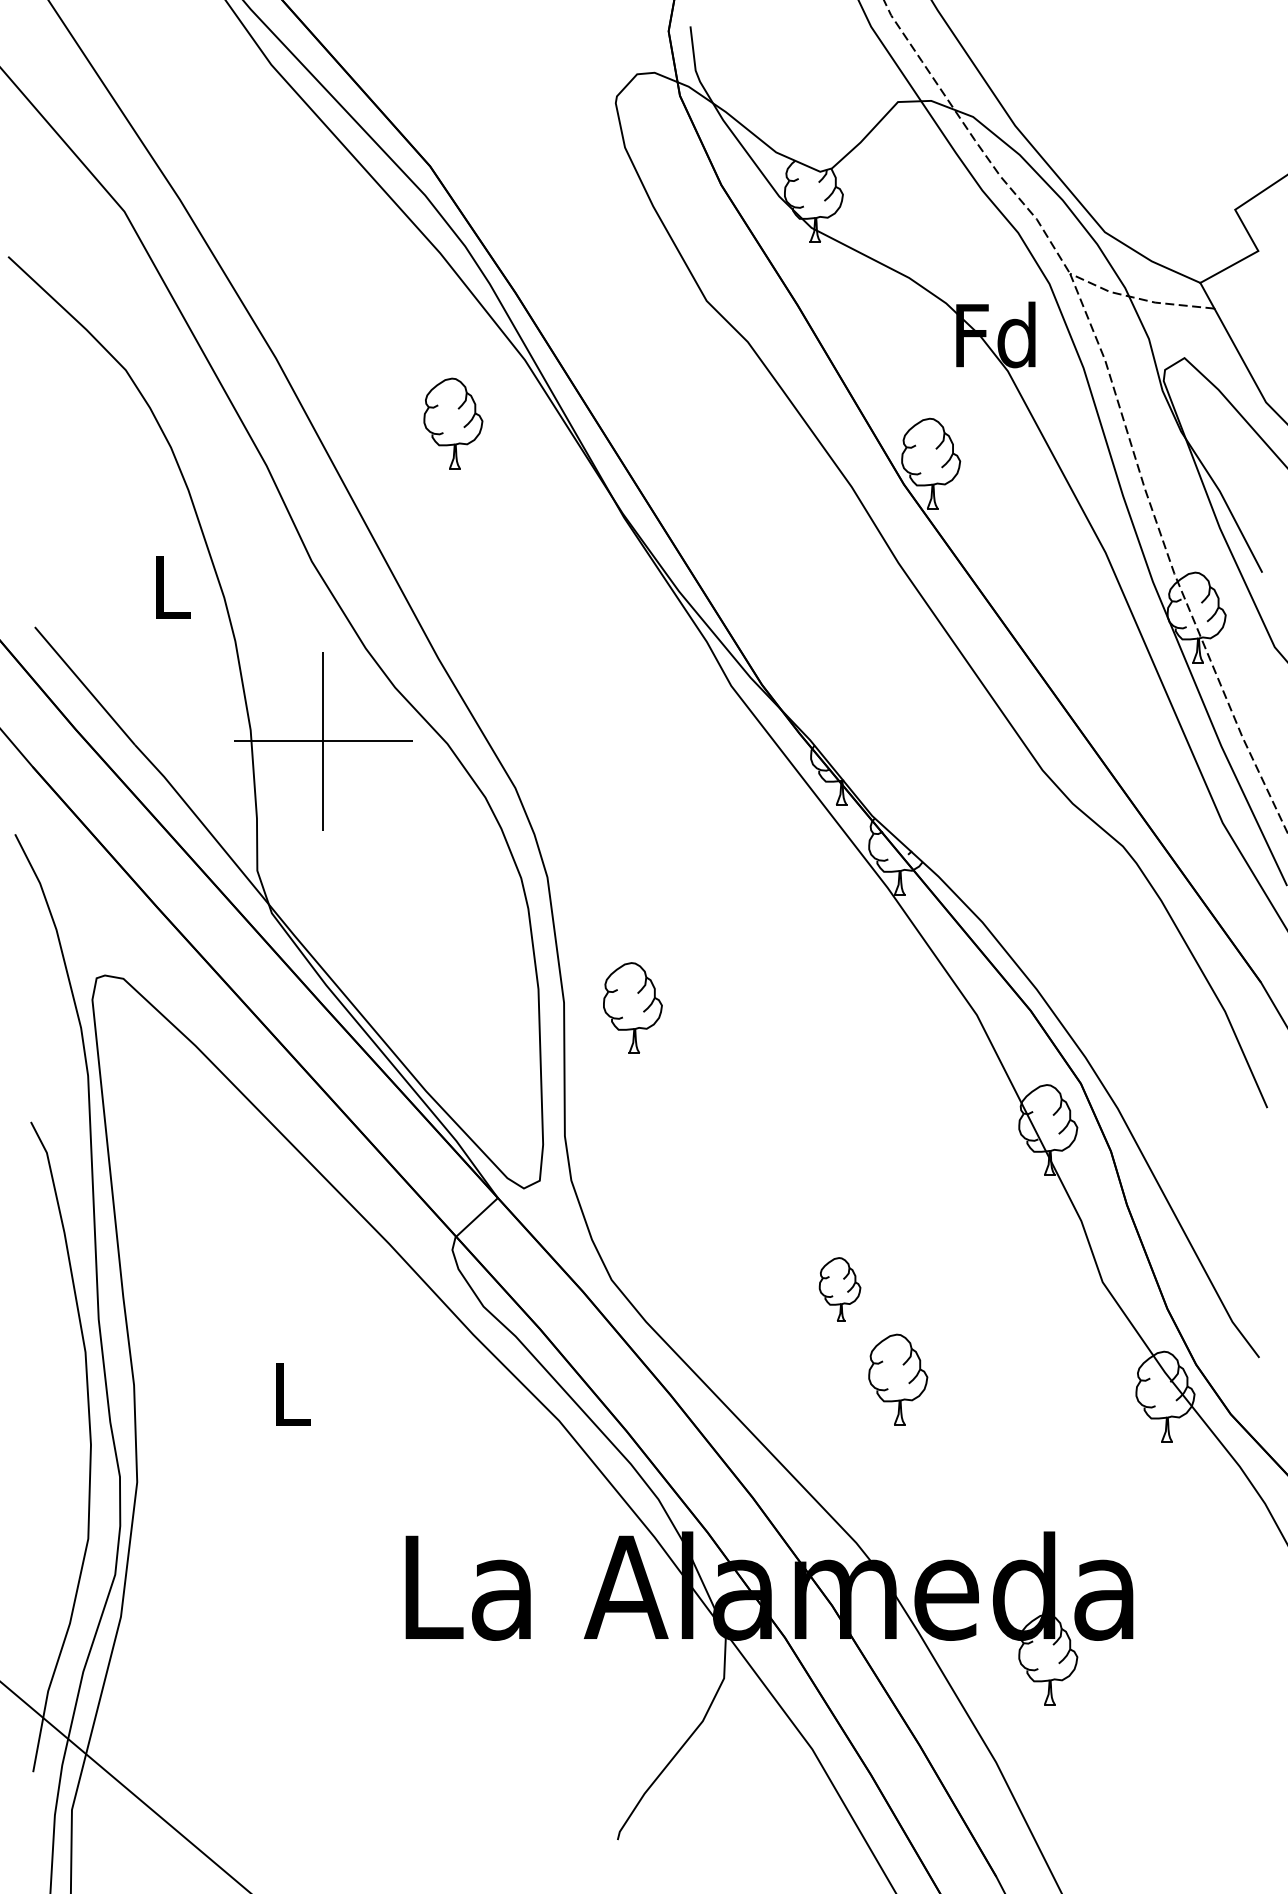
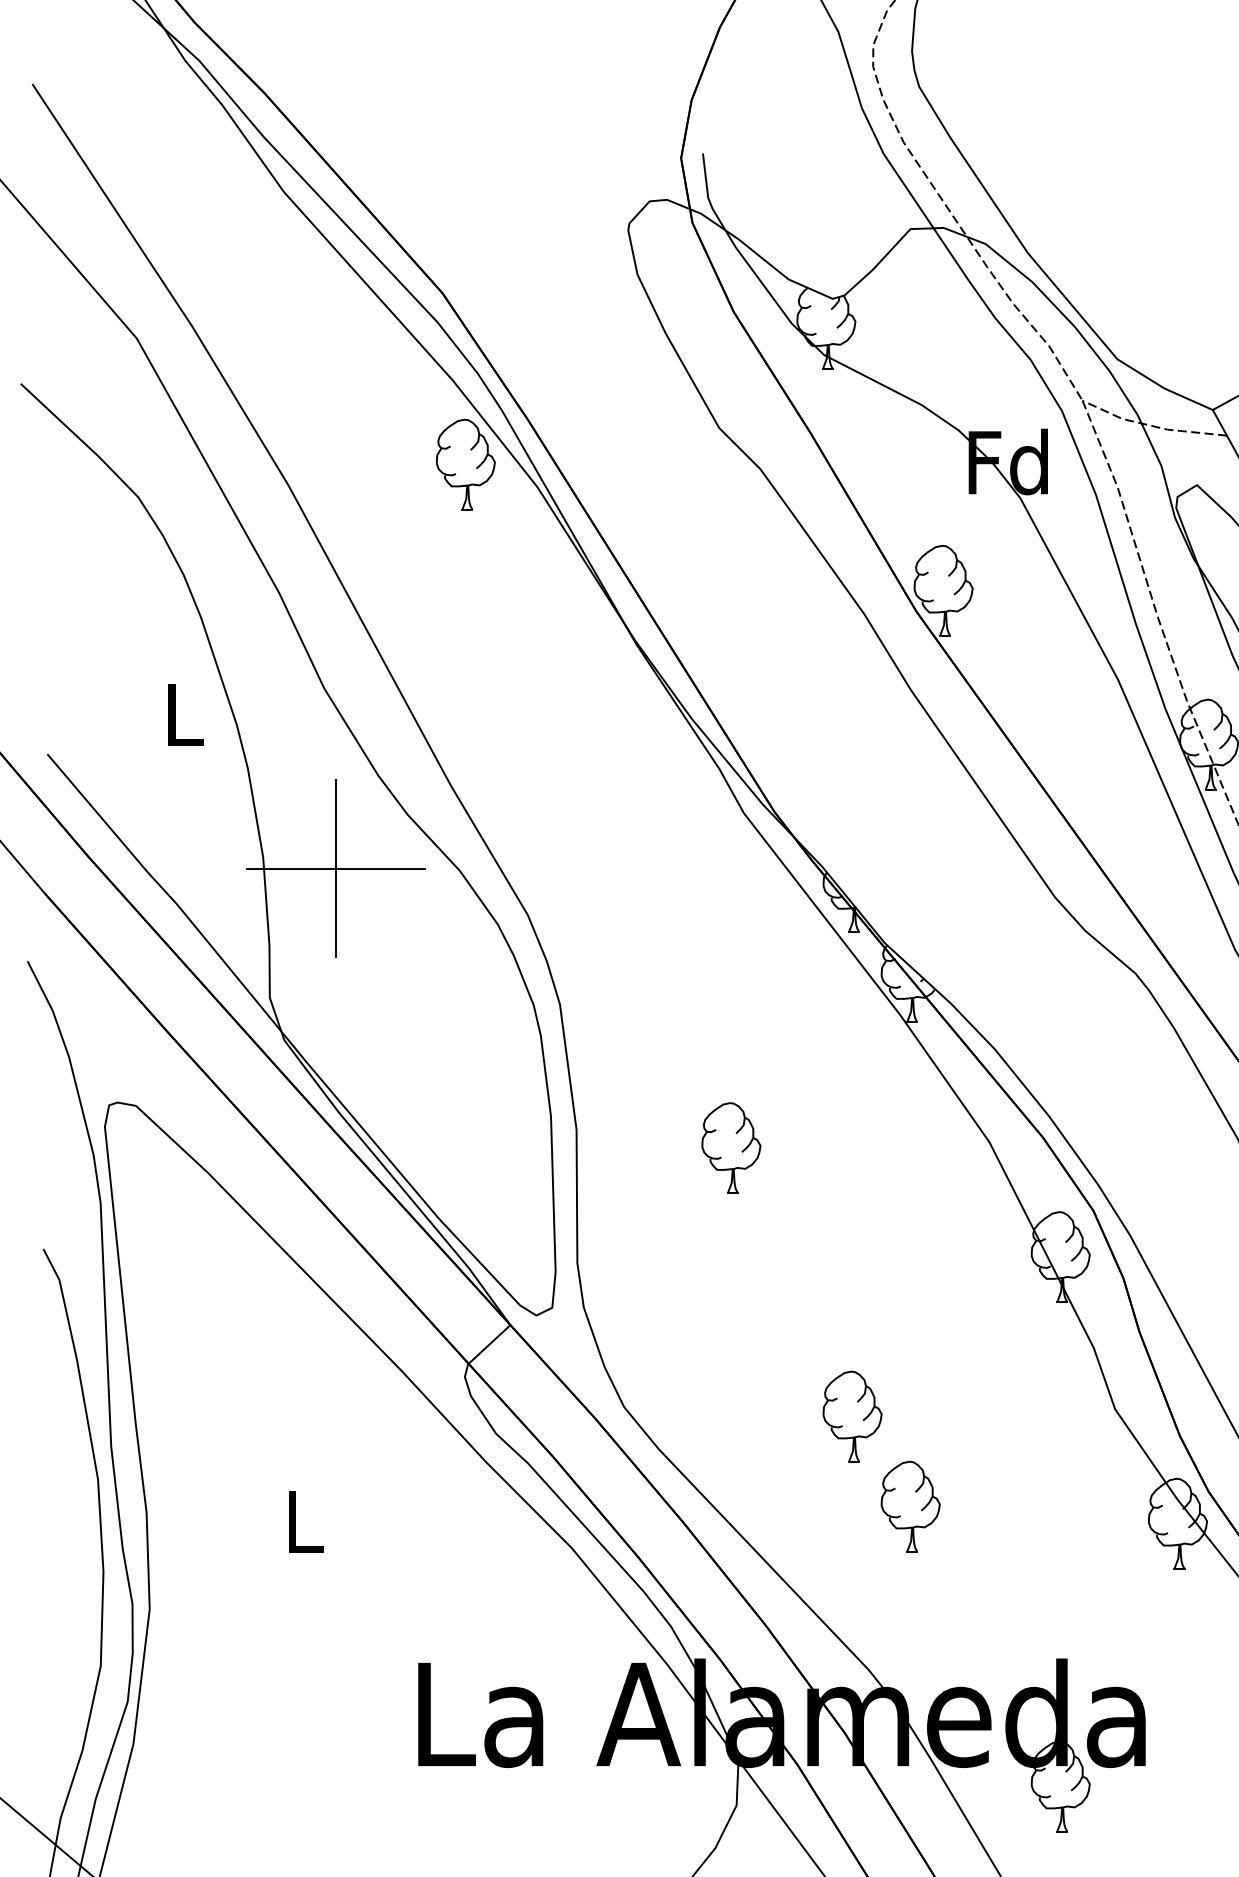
part: (453, 423) -> (465, 464), moved
part: (632, 1007) -> (730, 1147), moved
part: (839, 1289) -> (851, 1416), size x1.43

